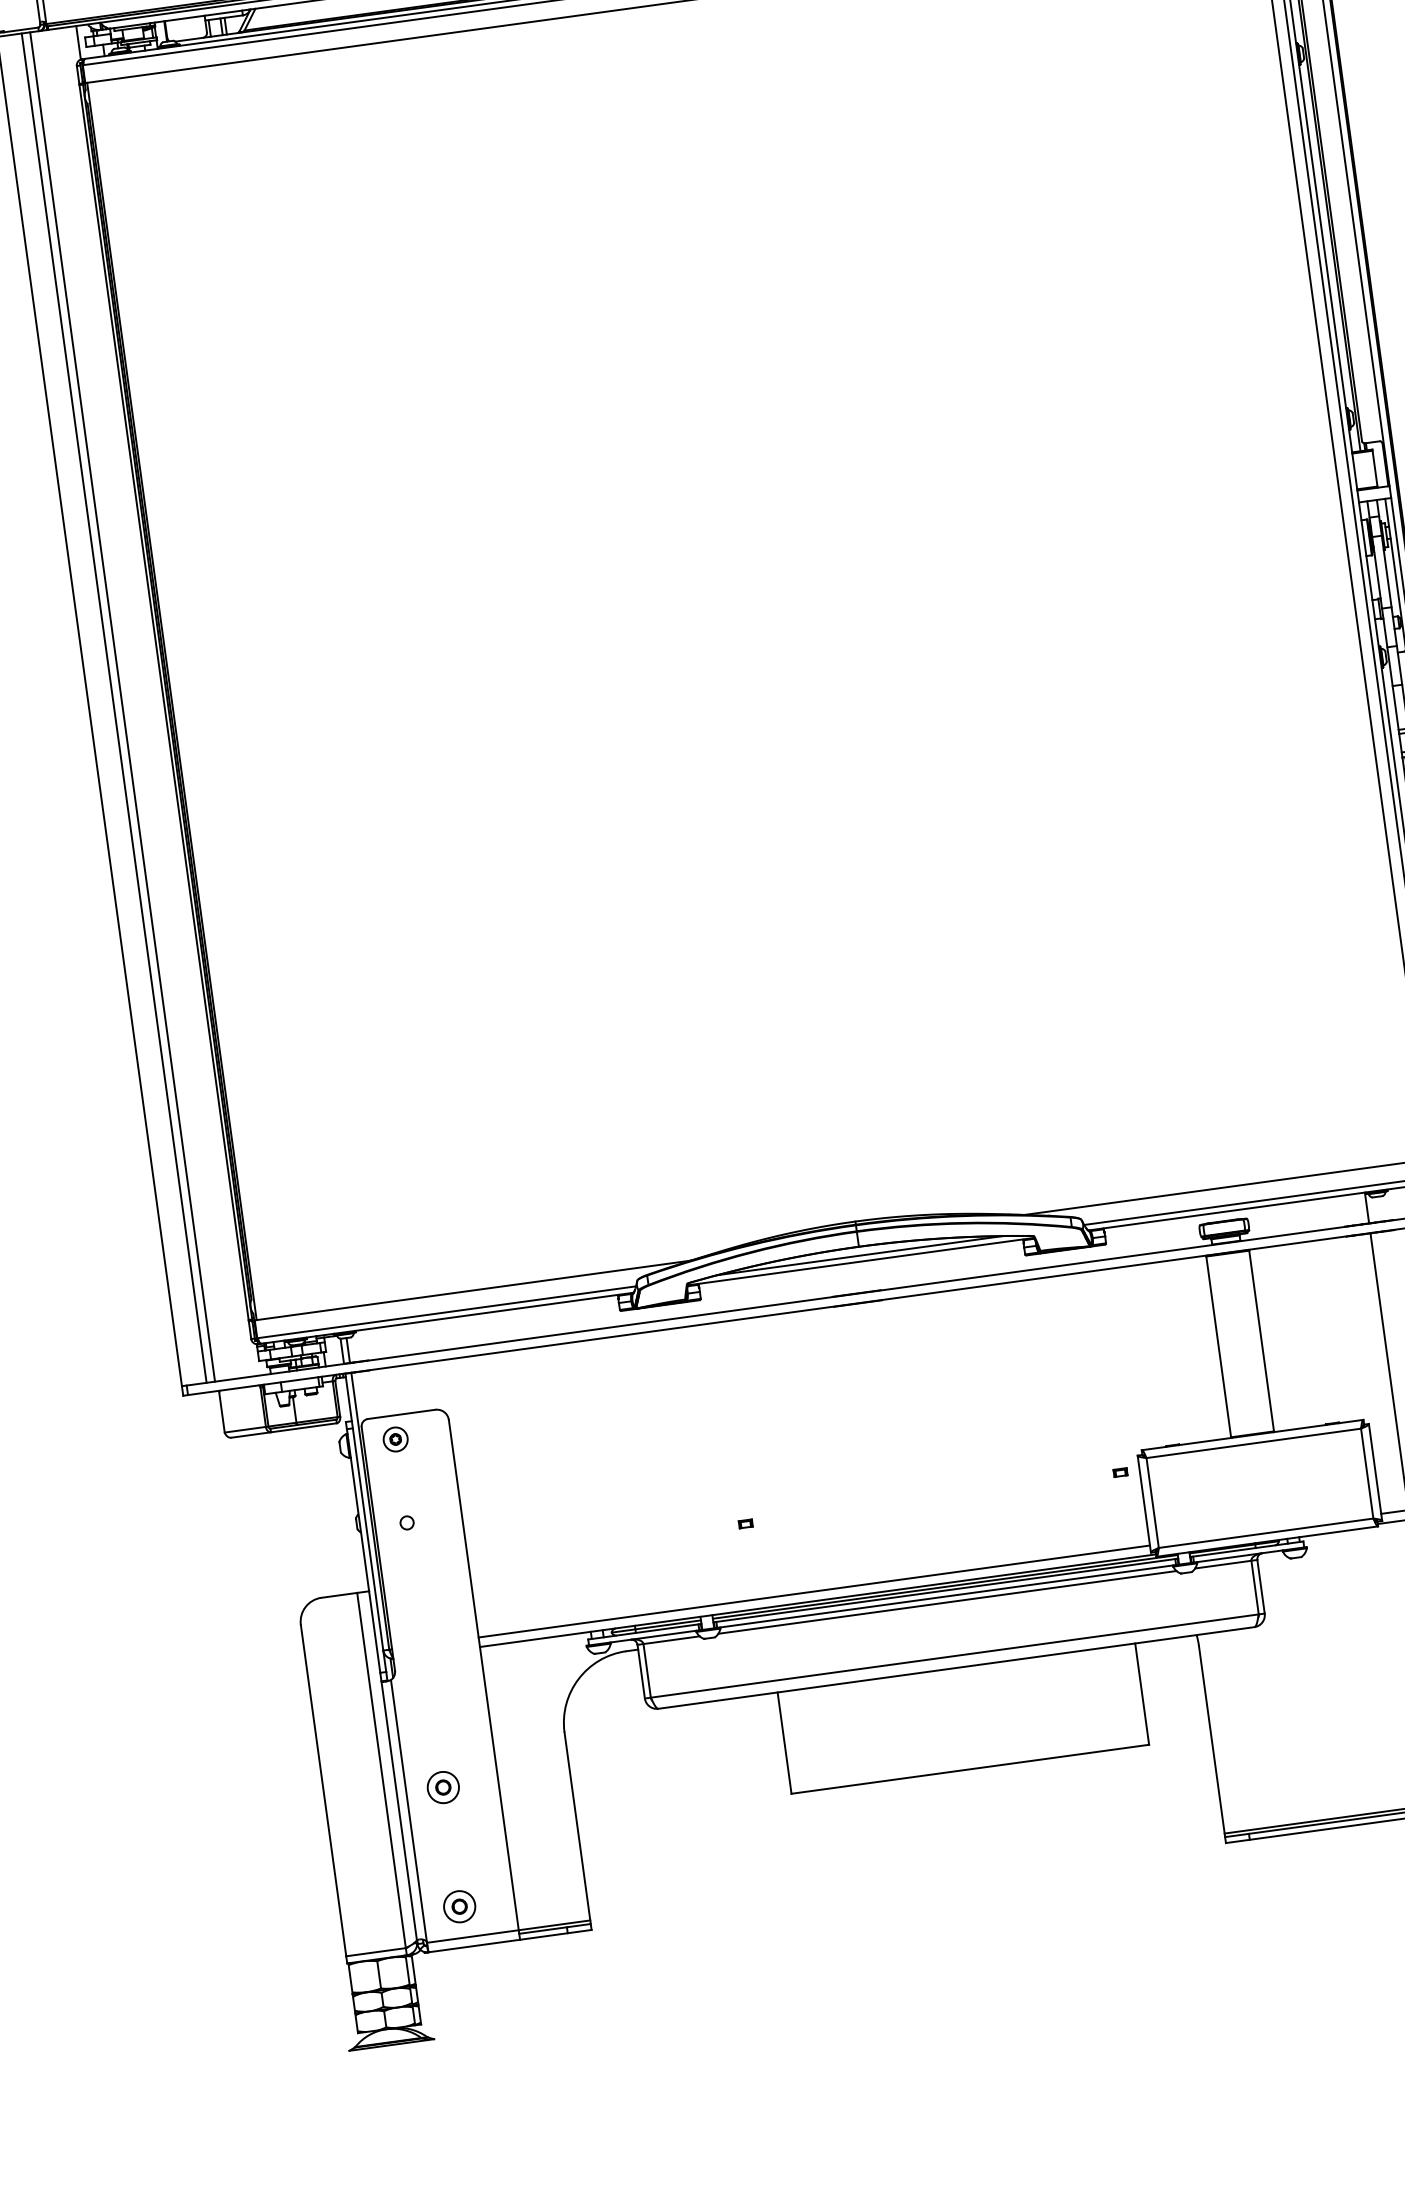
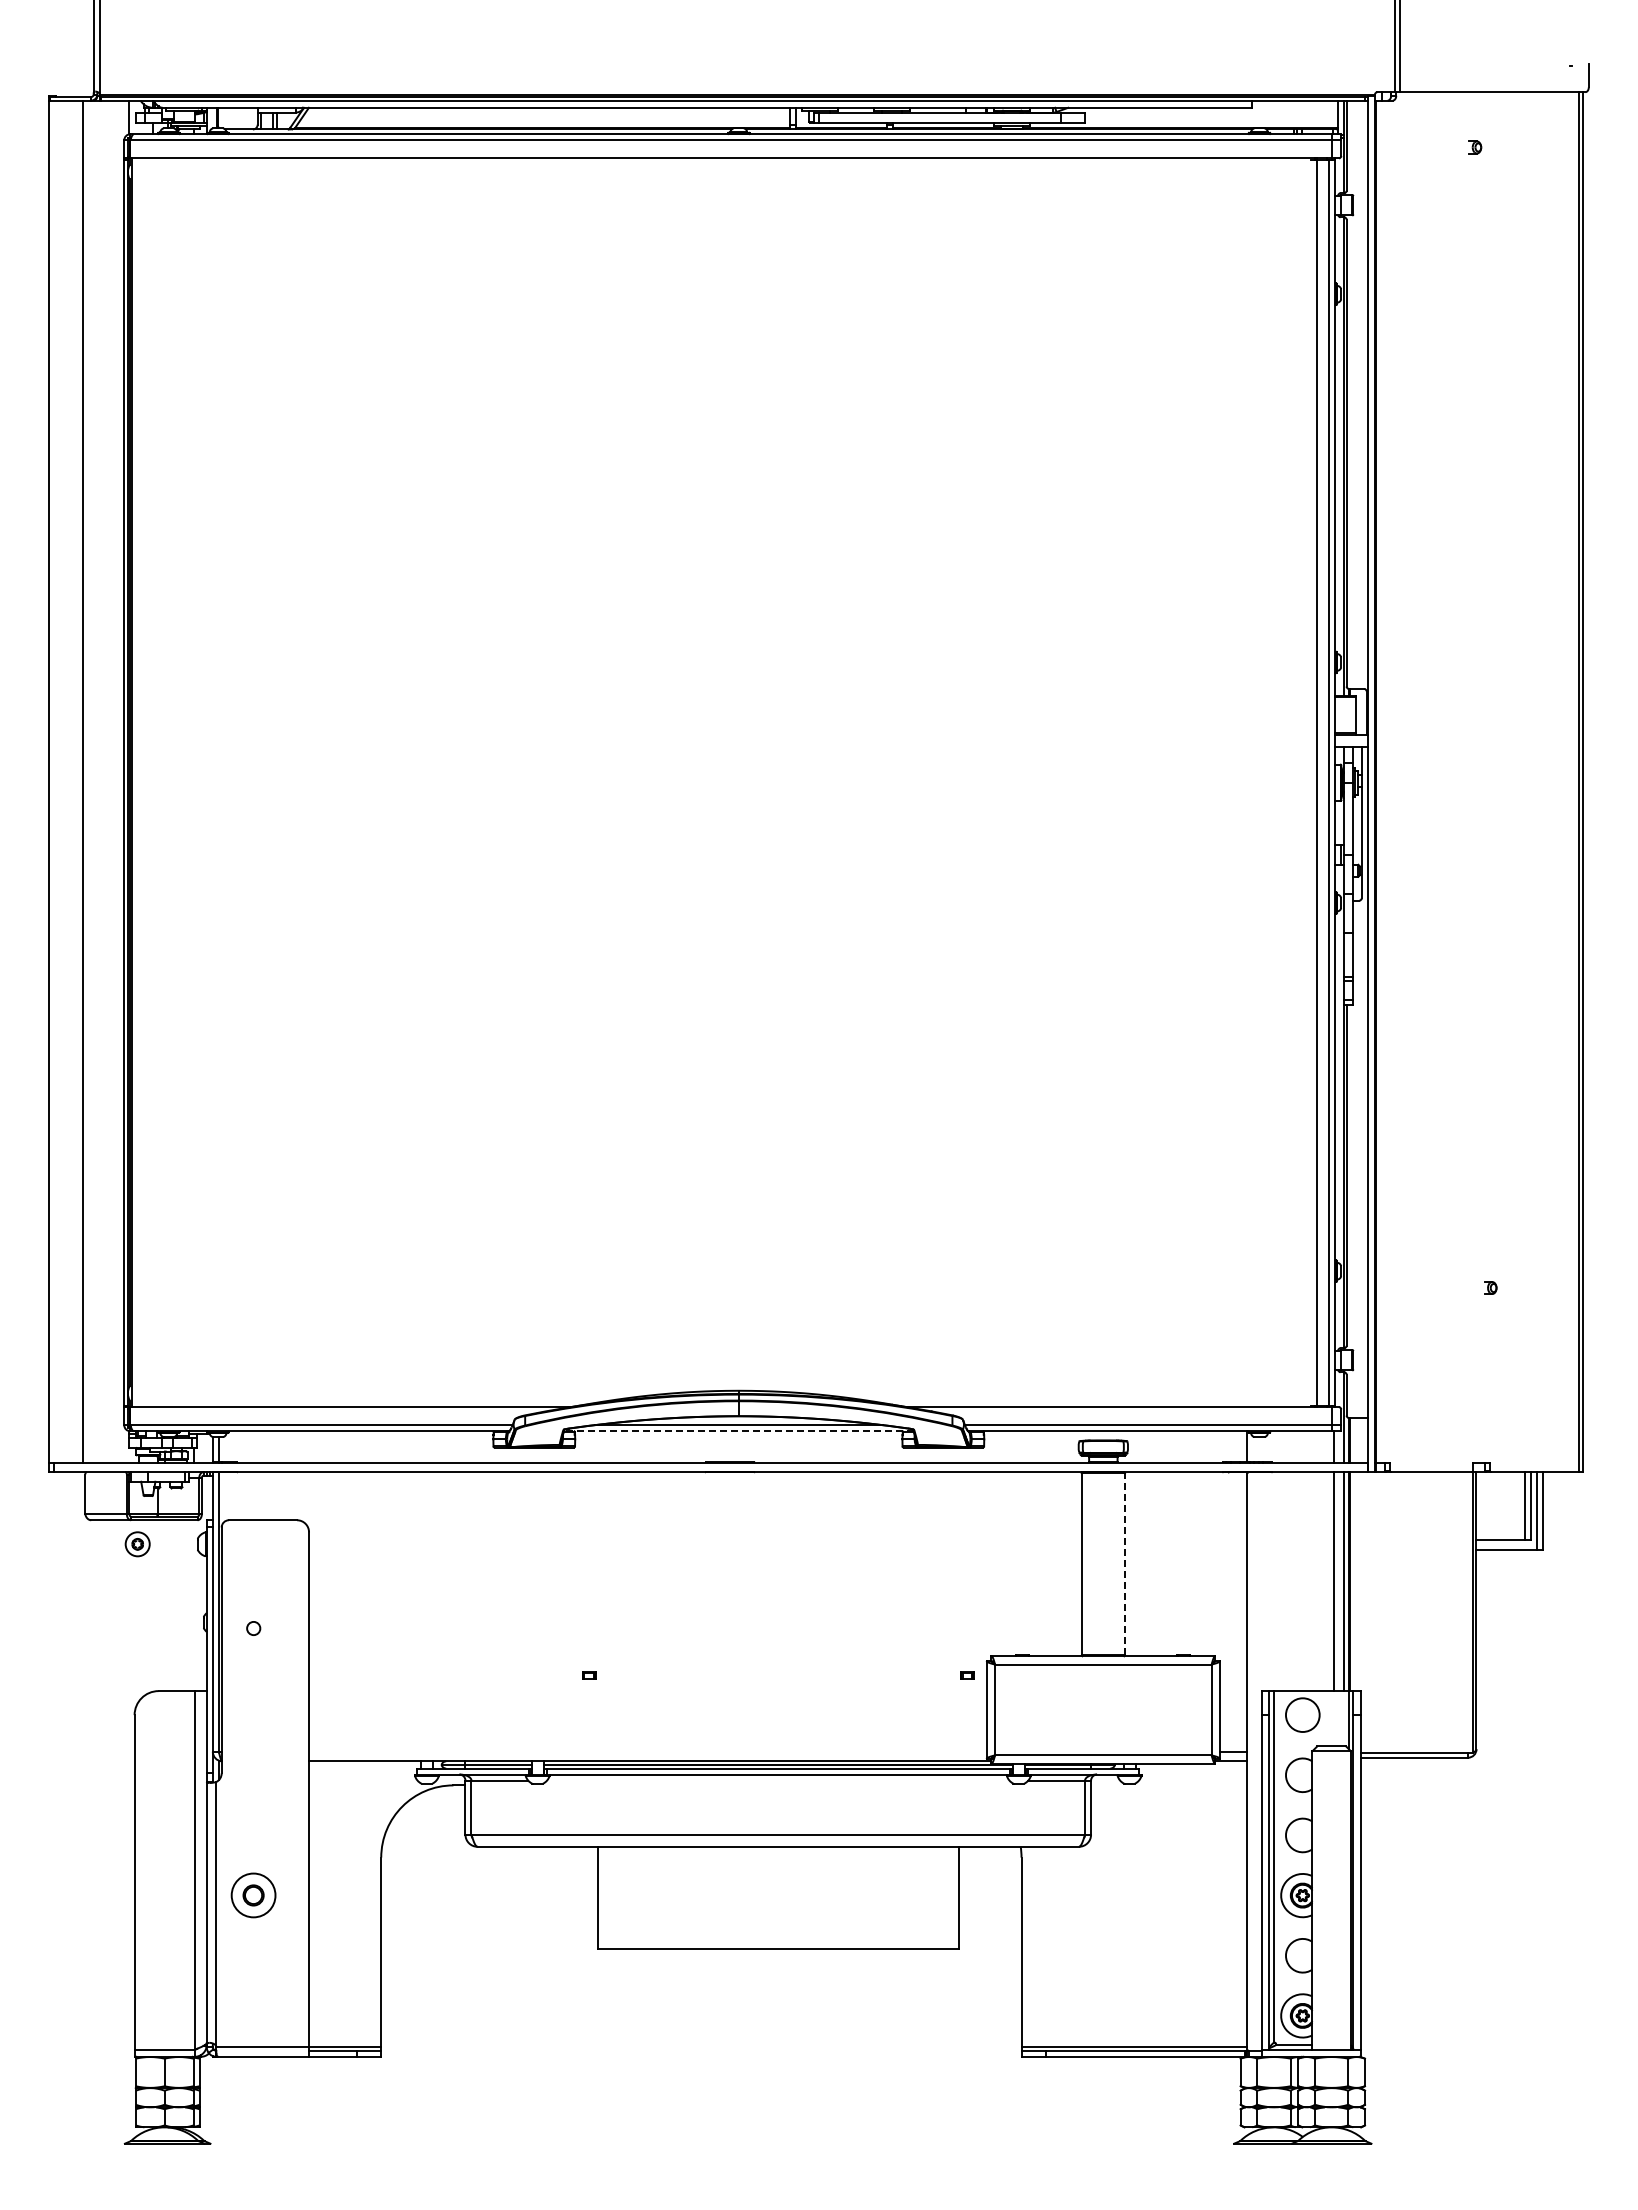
line: (114, 708) -> (74, 781), removed
line: (860, 1261) -> (738, 1431), solid -> dashed
line: (1262, 1340) -> (1125, 1563), solid -> dashed
part: (395, 1439) -> (137, 1544), moved
line: (813, 1591) -> (647, 1751), removed
line: (947, 1602) -> (778, 1780), removed
part: (443, 1787) -> (253, 1895), size x1.4
part: (459, 1906) -> (253, 2015), removed

